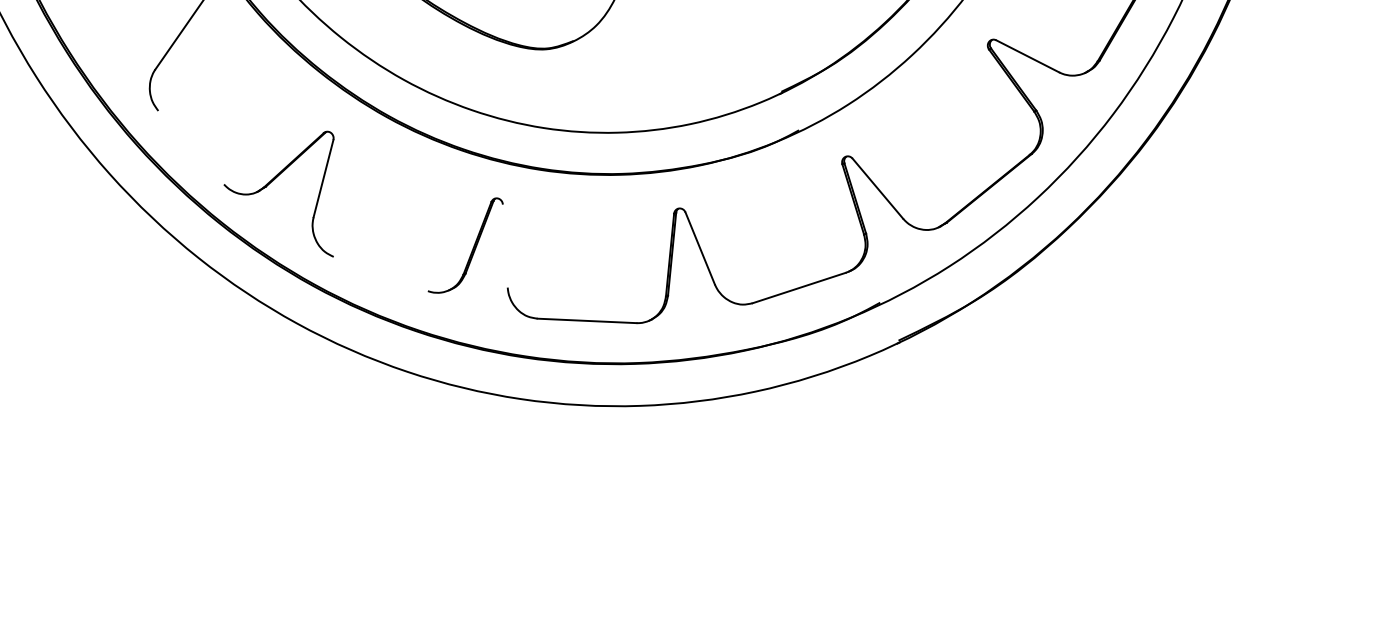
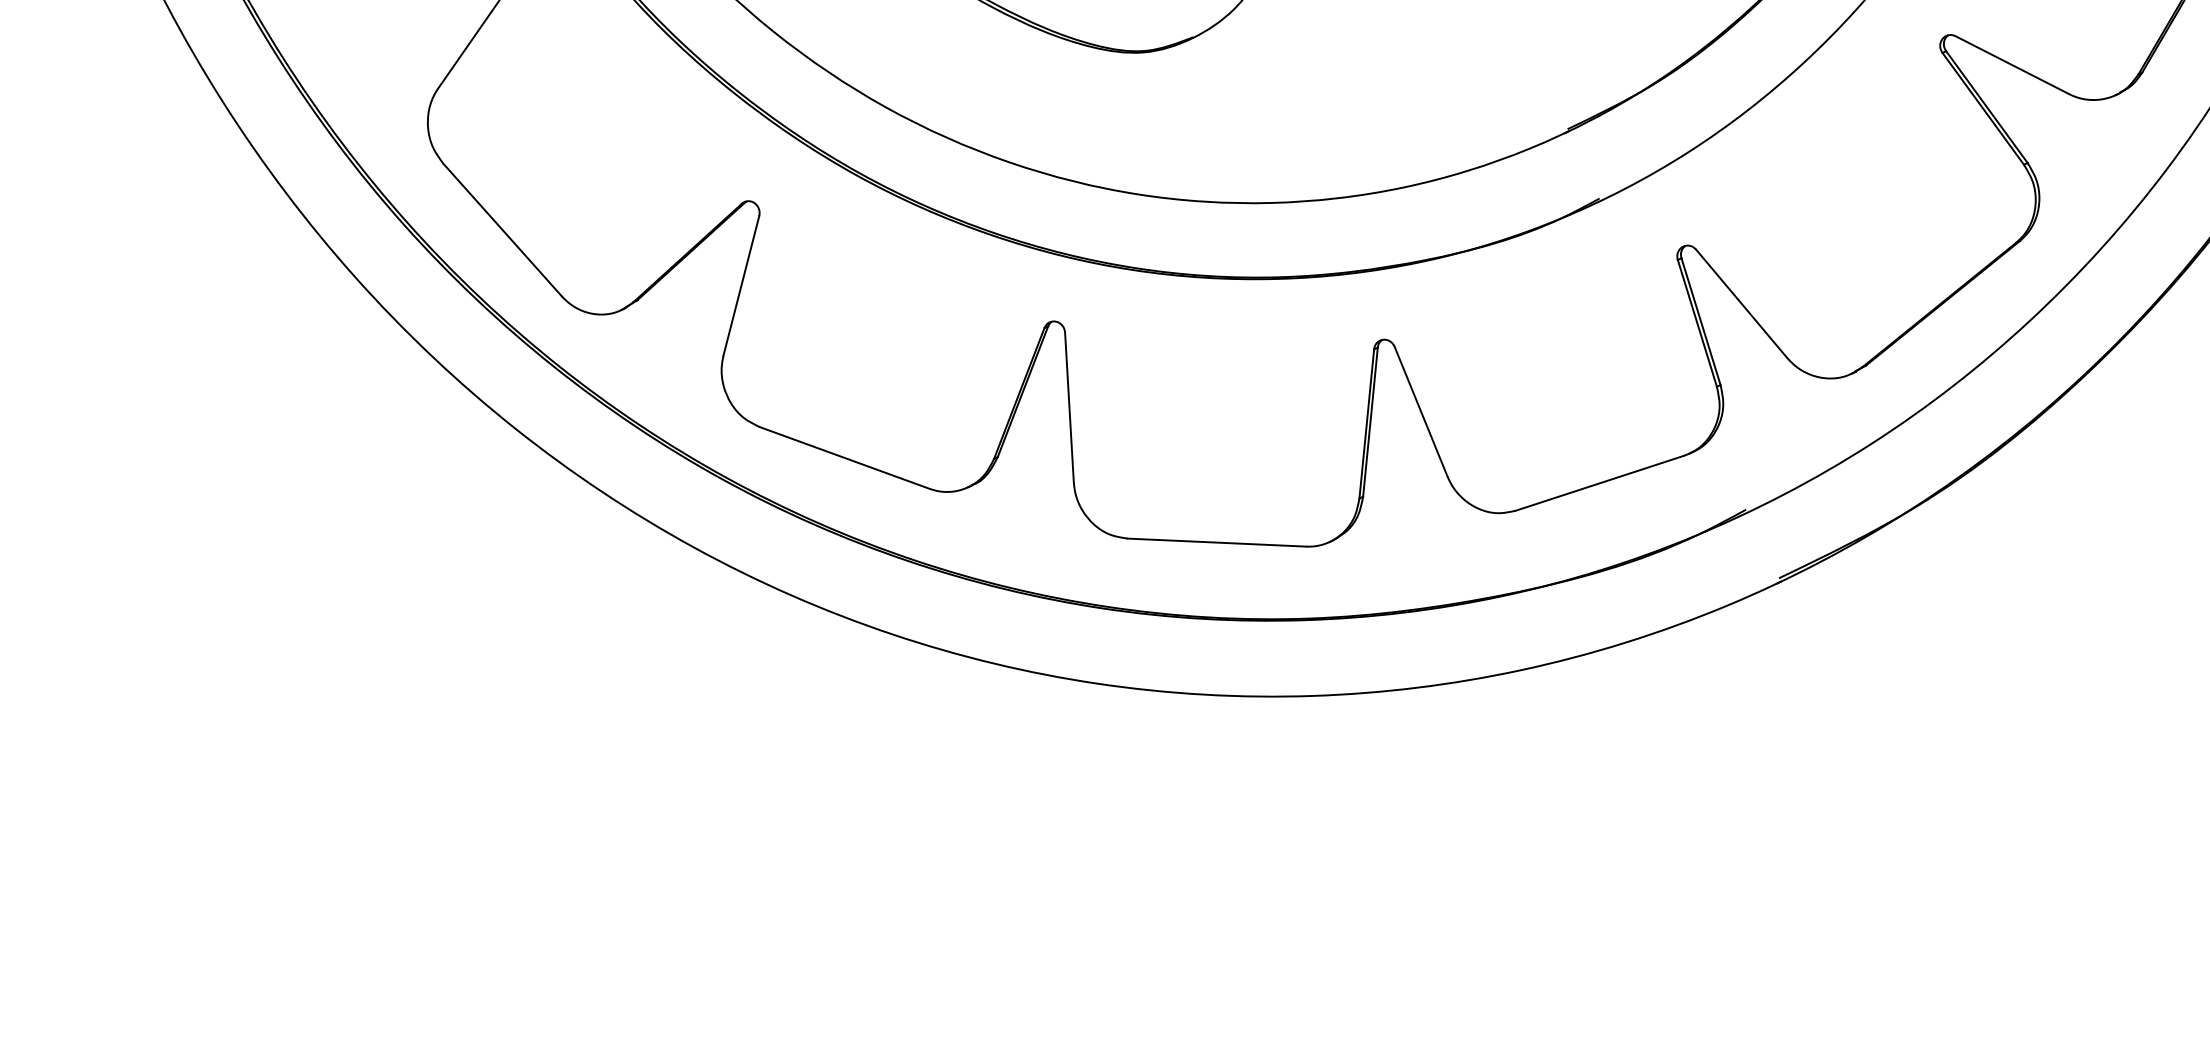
line: (191, 147) -> (503, 229), added
line: (504, 245) -> (1067, 406), added
line: (380, 273) -> (844, 457), added

